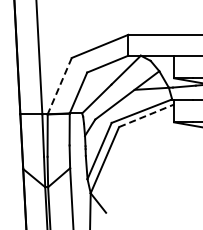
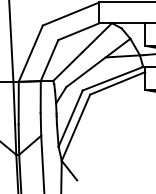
line: (59, 86) -> (30, 54), dashed -> solid
line: (146, 115) -> (117, 83), dashed -> solid

